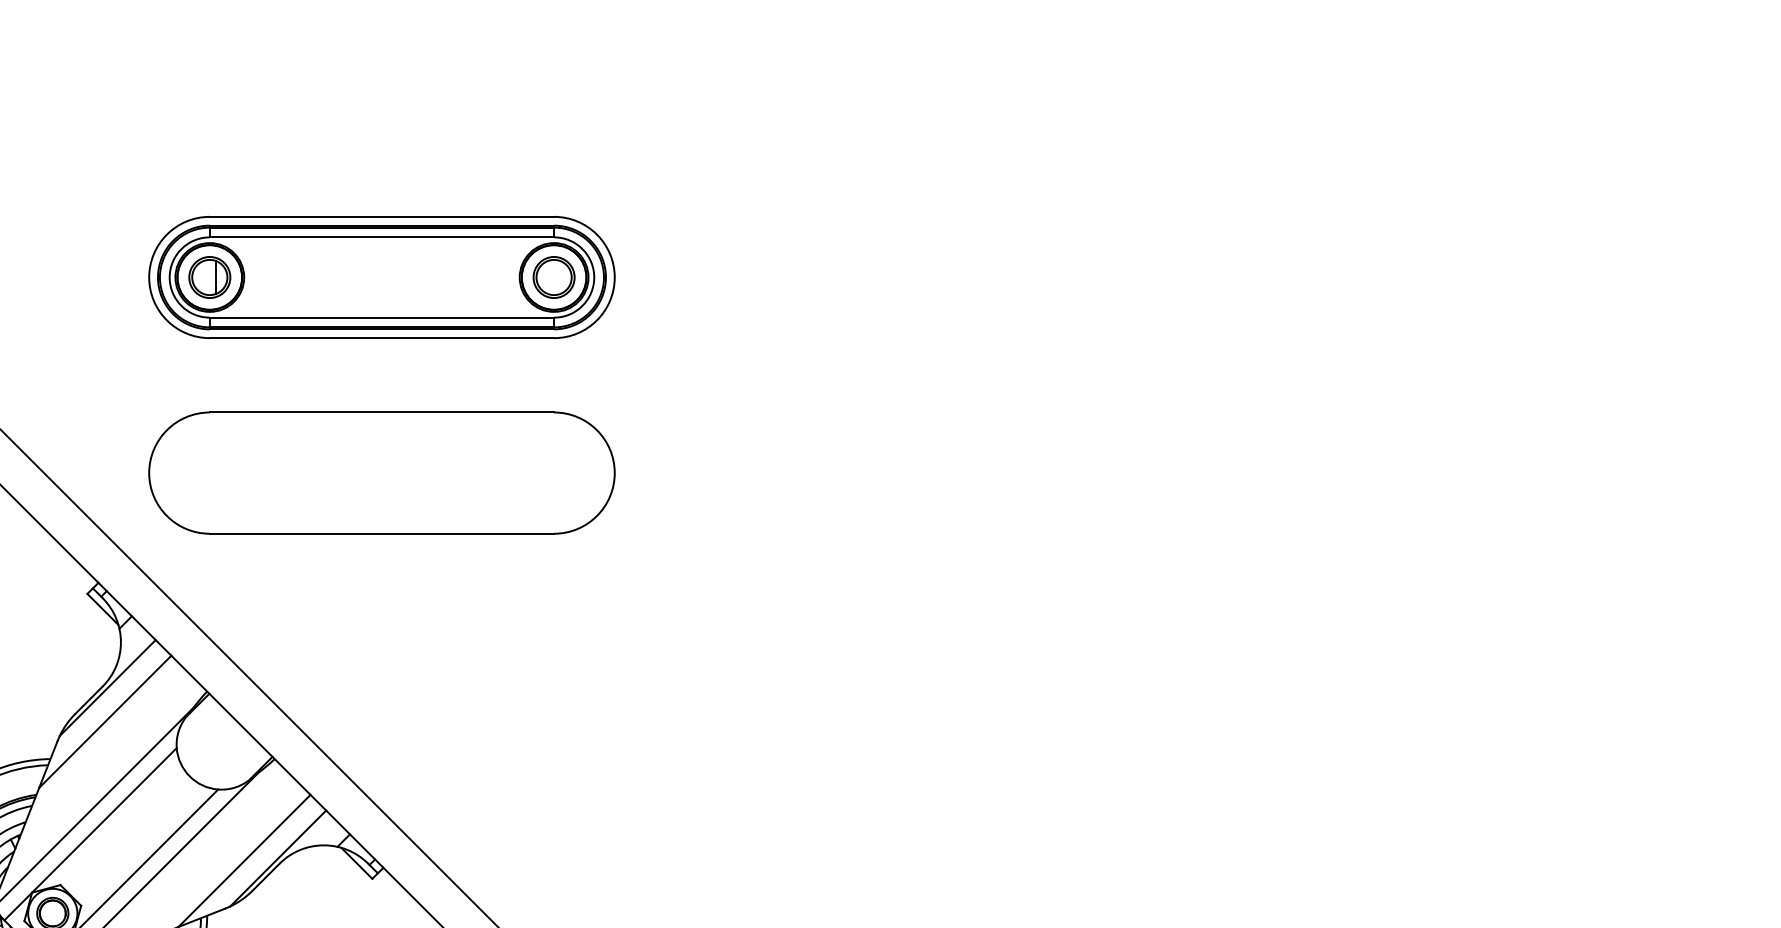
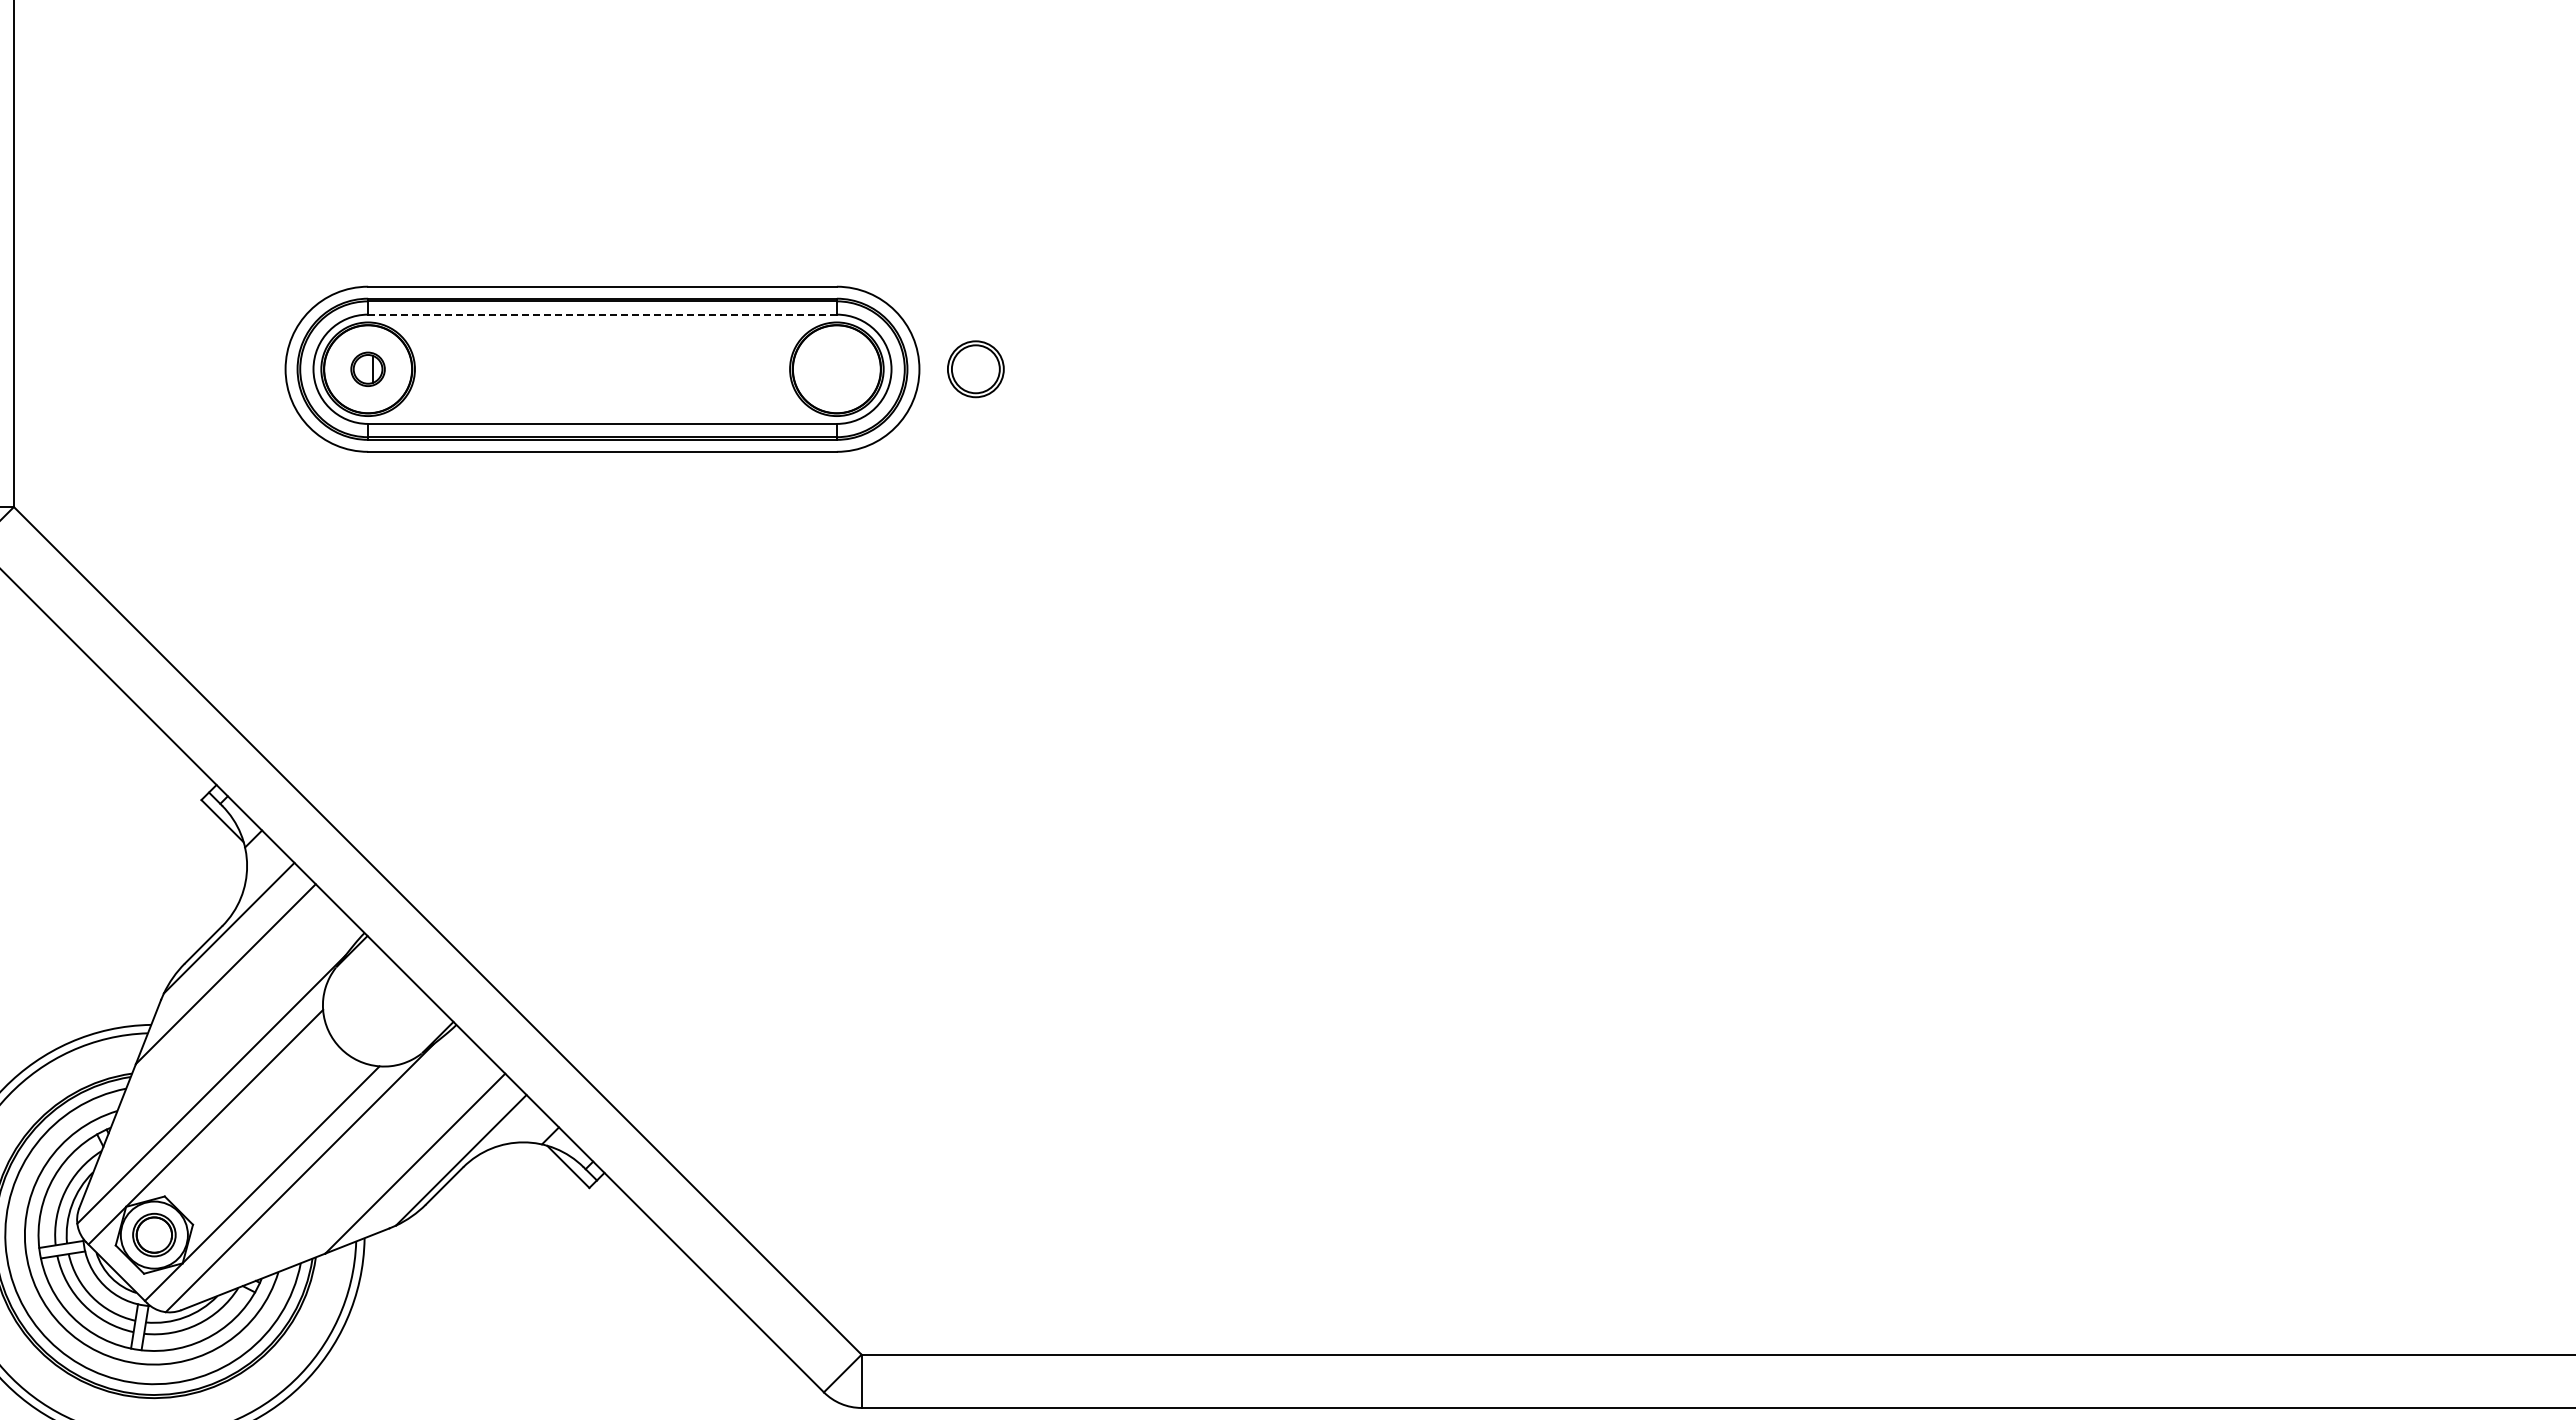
line: (382, 237) -> (603, 314), solid -> dashed
part: (209, 277) -> (367, 369), size x0.6
part: (553, 277) -> (975, 369), moved
part: (381, 473) -> (602, 635), removed

